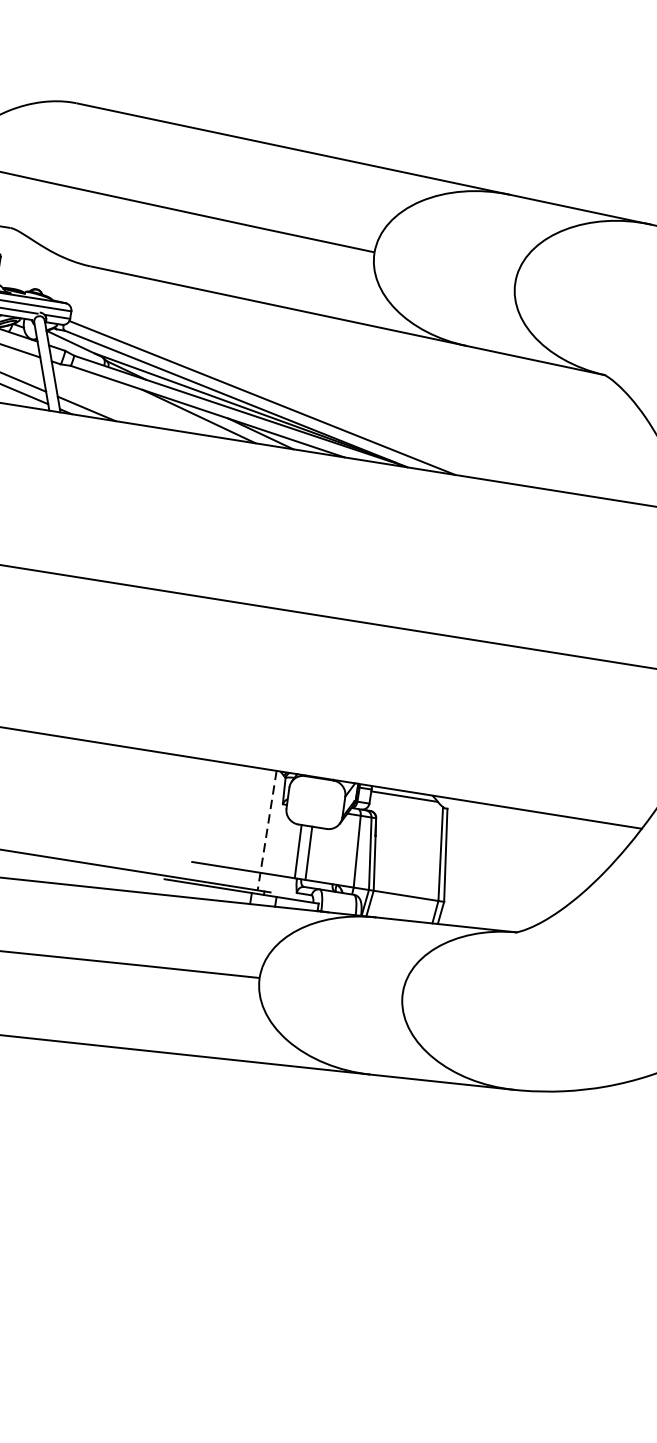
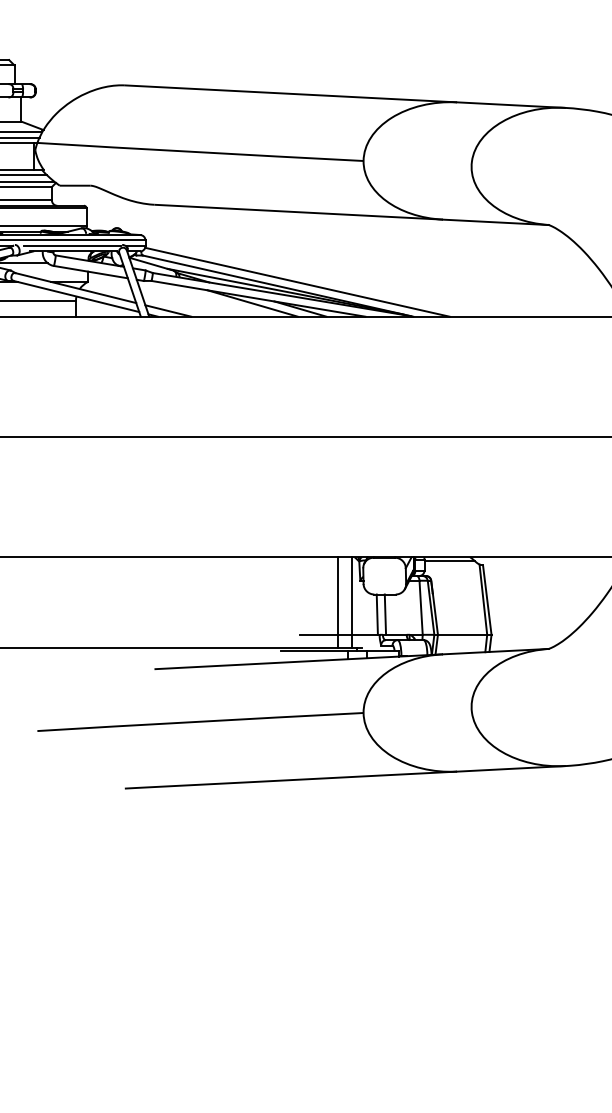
line: (248, 827) -> (337, 602), added
line: (266, 831) -> (351, 603), dashed -> solid

